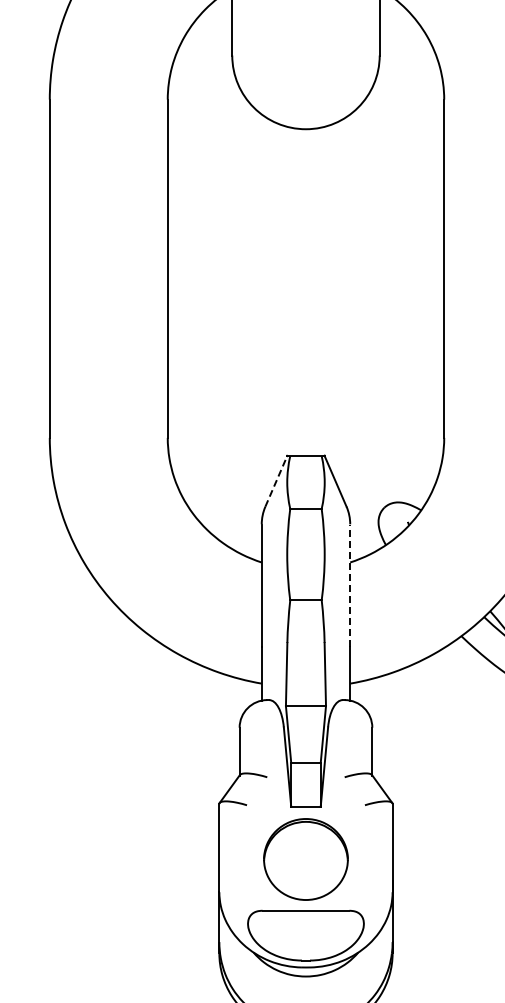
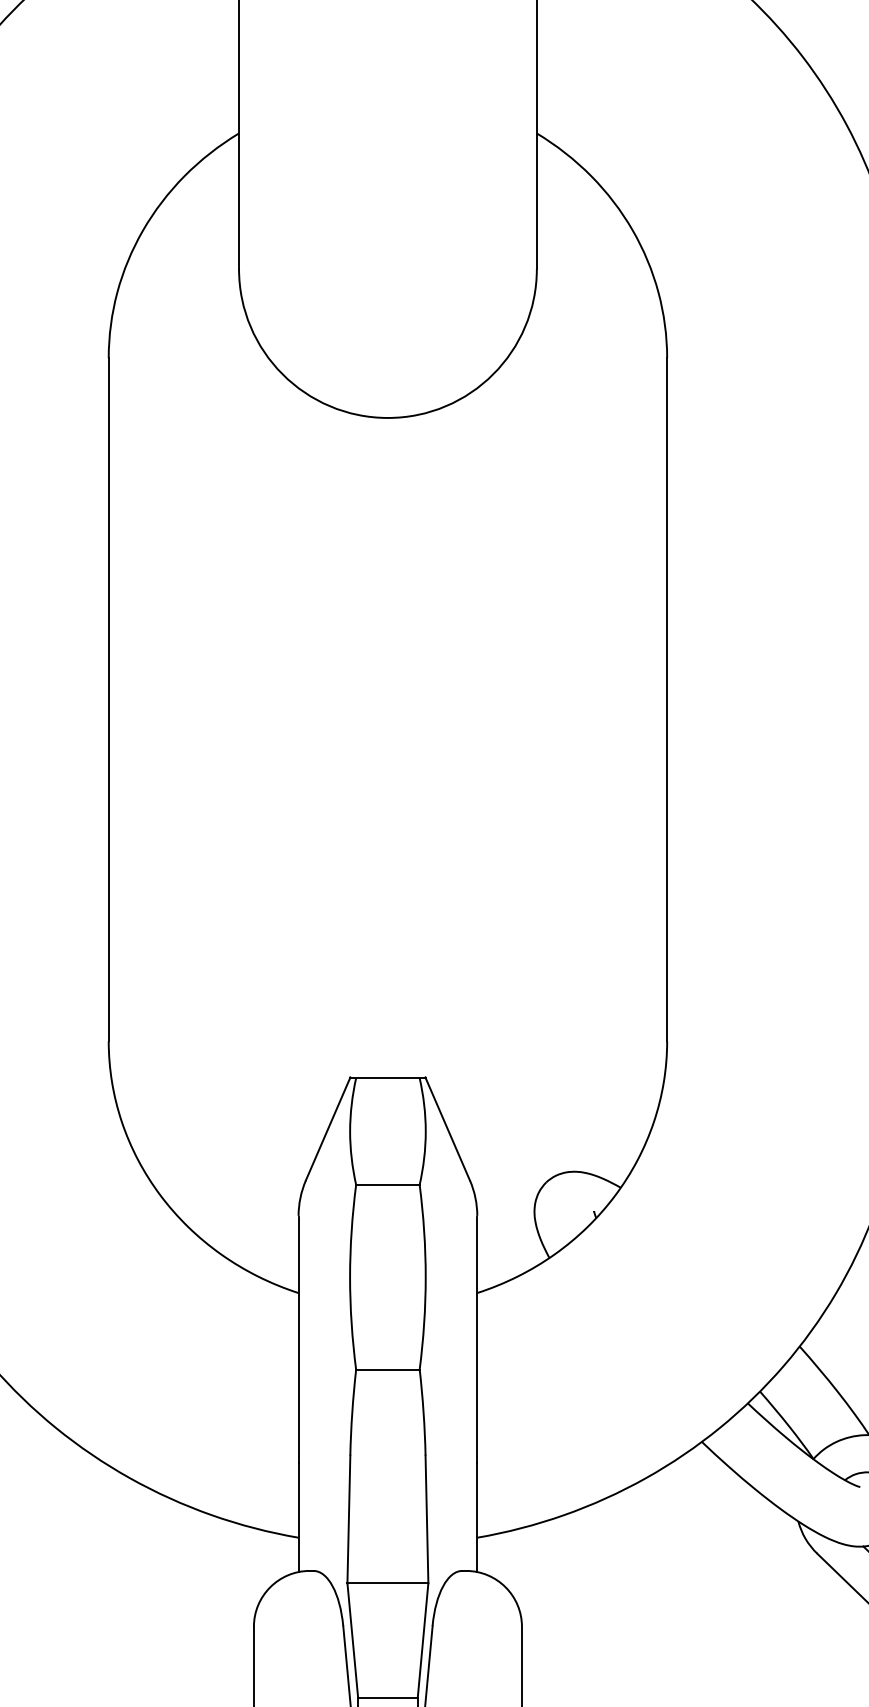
line: (276, 481) -> (328, 1129), dashed -> solid
line: (350, 585) -> (477, 1339), dashed -> solid

